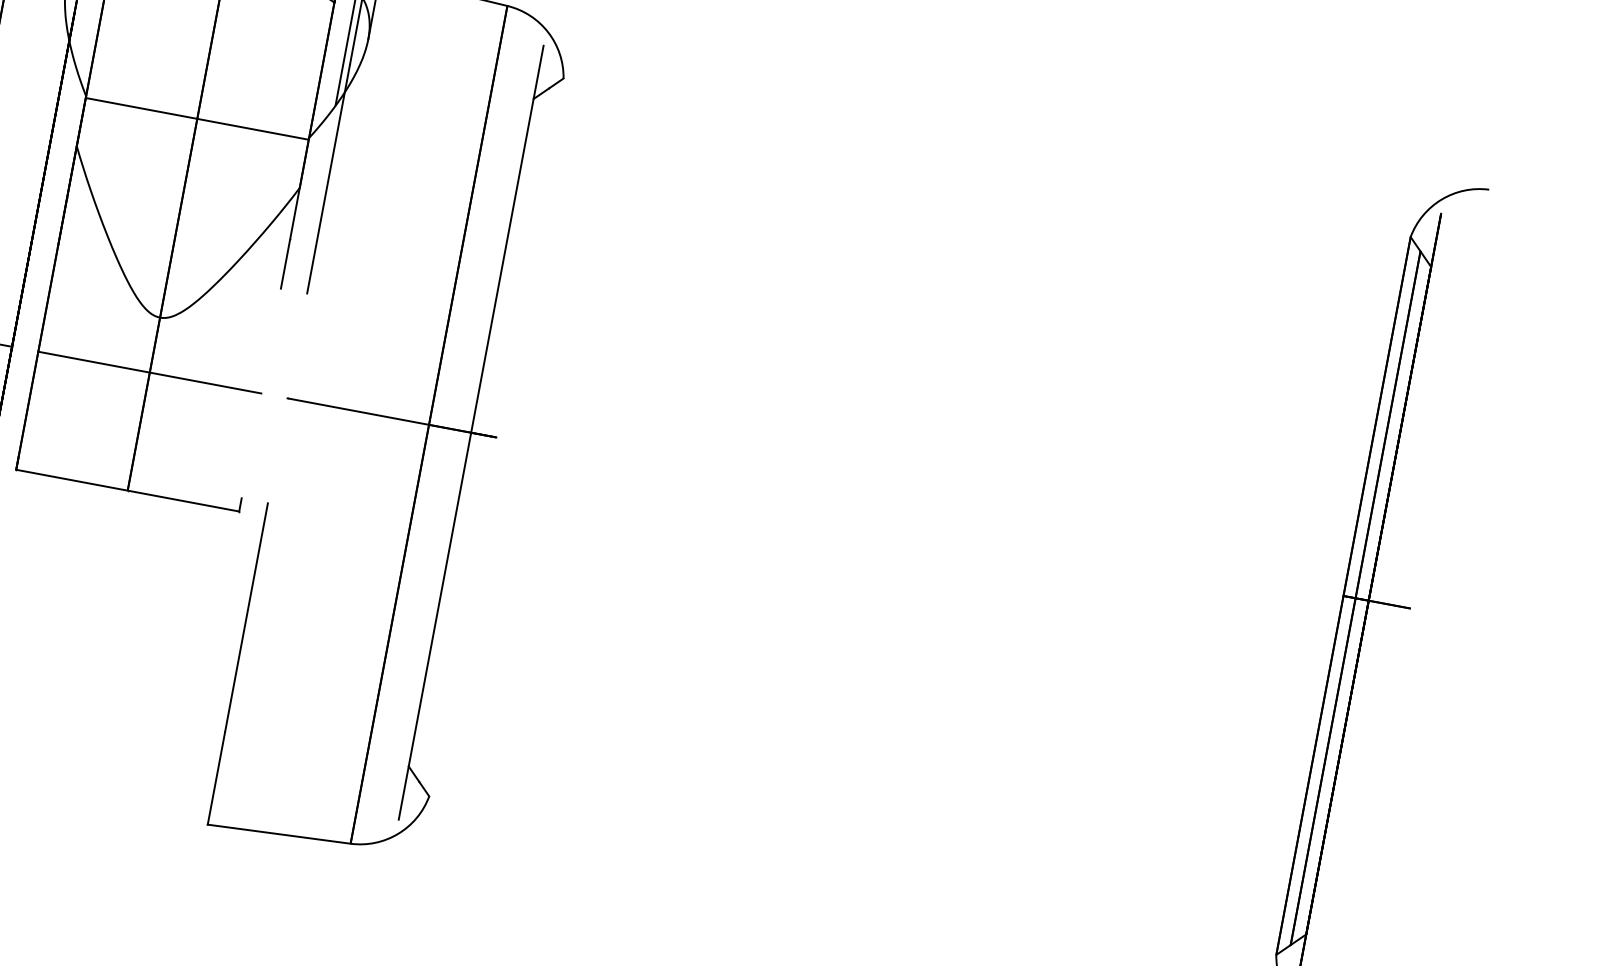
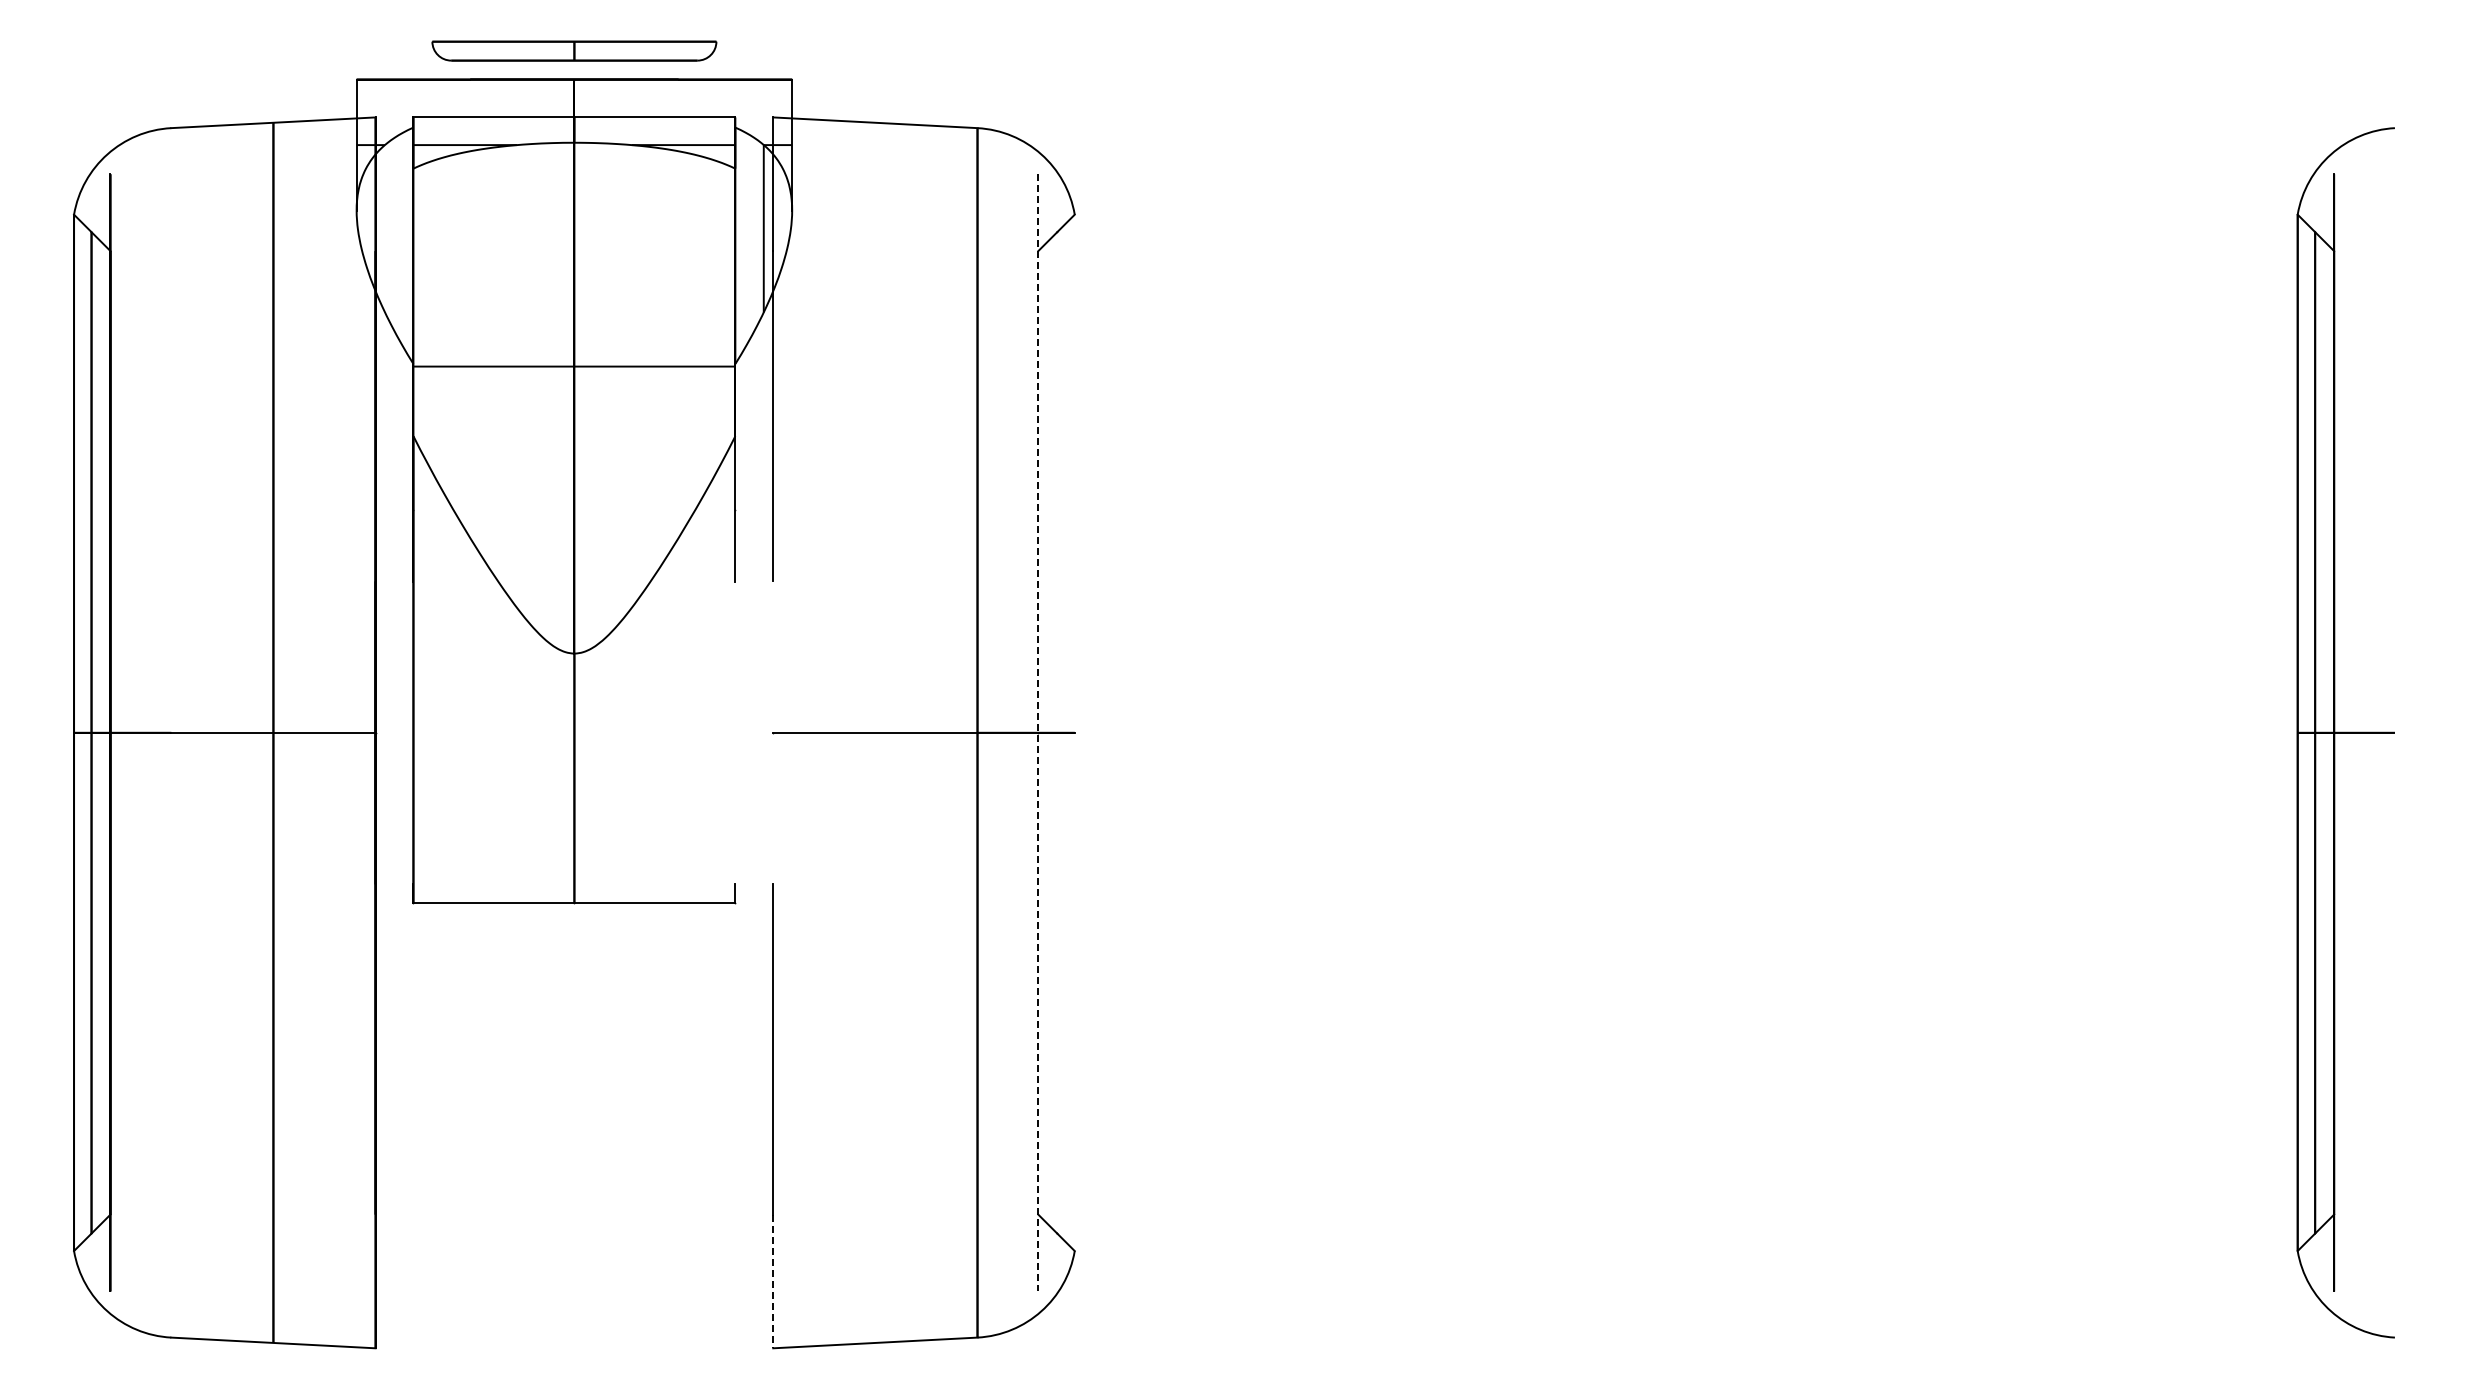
line: (149, 372) -> (574, 732), removed
line: (471, 432) -> (1038, 732), solid -> dashed
line: (216, 778) -> (773, 1281), solid -> dashed

